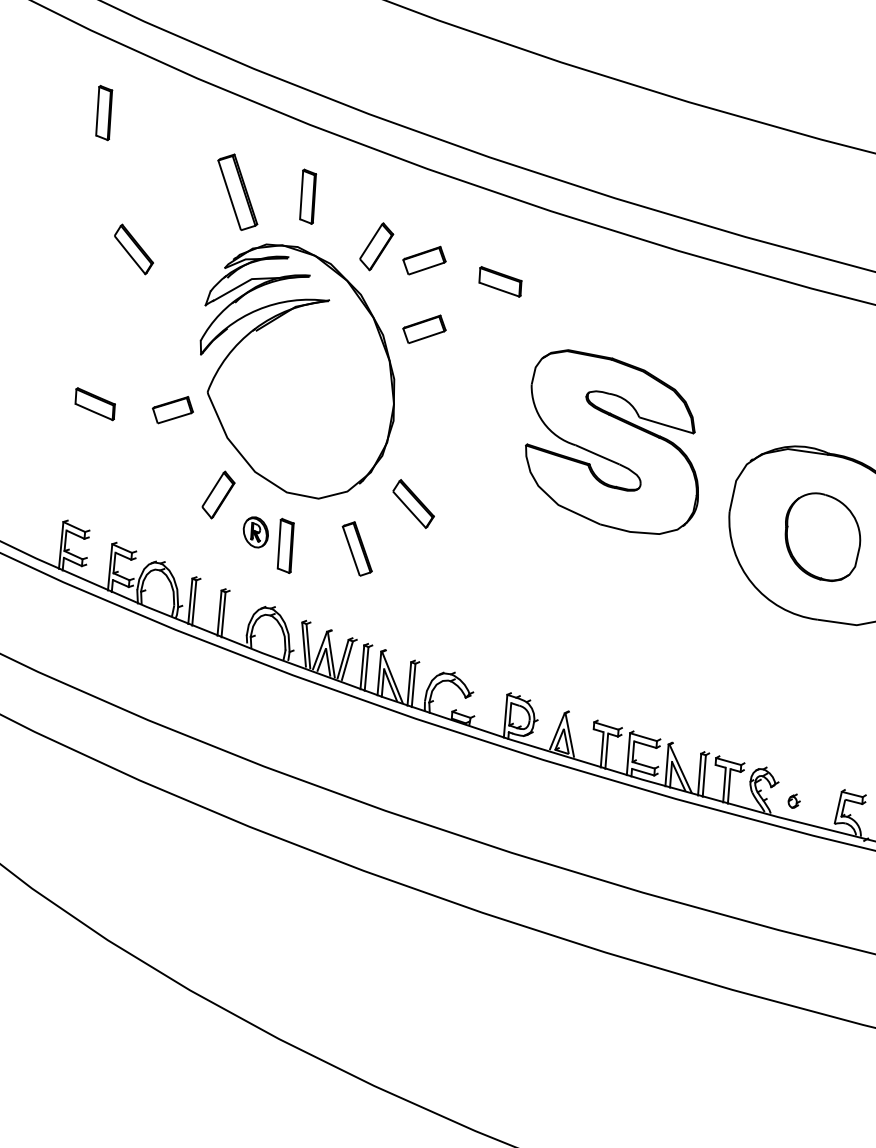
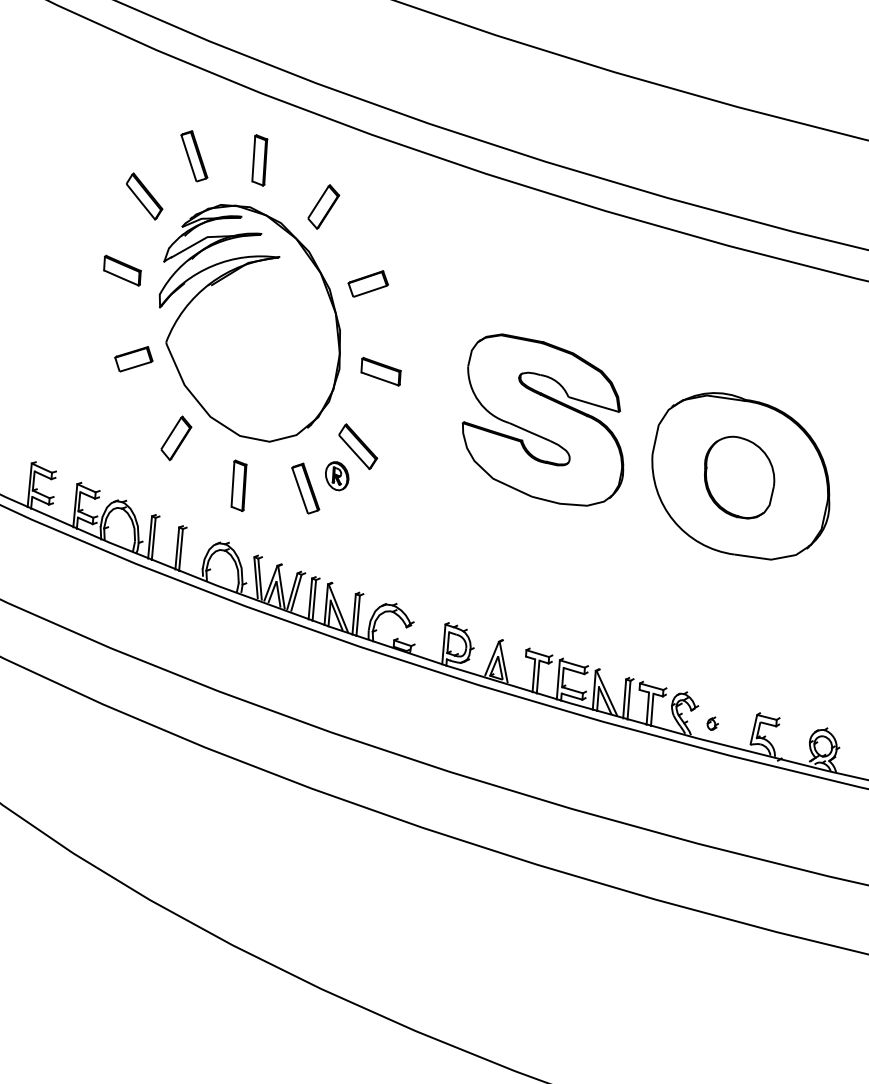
part: (103, 113) -> (69, 82), removed
part: (238, 192) -> (194, 156), size x0.71
part: (133, 249) -> (144, 196), moved
part: (423, 260) -> (367, 219), removed
part: (499, 281) -> (380, 371), moved
part: (95, 403) -> (122, 270), moved
part: (611, 441) -> (542, 419), moved
part: (256, 532) -> (337, 476), moved

